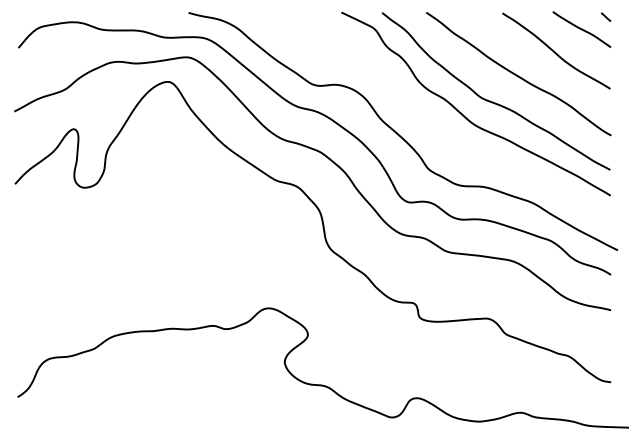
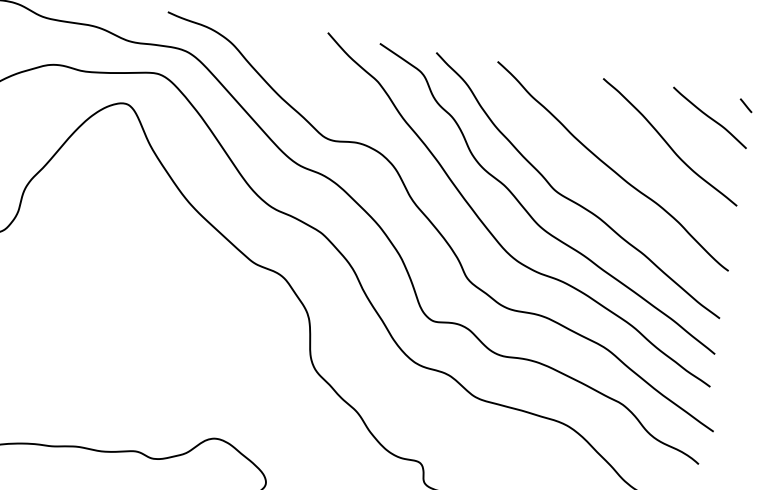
curve: (439, 132) -> (490, 230), added

